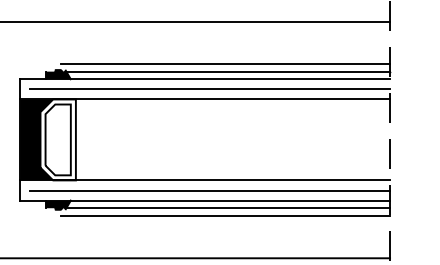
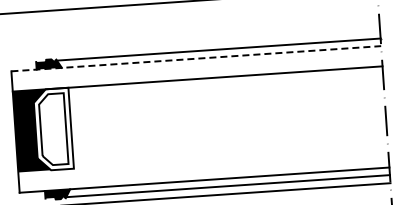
line: (225, 63) -> (215, 41), removed
line: (205, 79) -> (196, 58), solid -> dashed
line: (210, 89) -> (202, 68), removed
line: (205, 180) -> (203, 159), removed
line: (210, 190) -> (209, 169), removed

